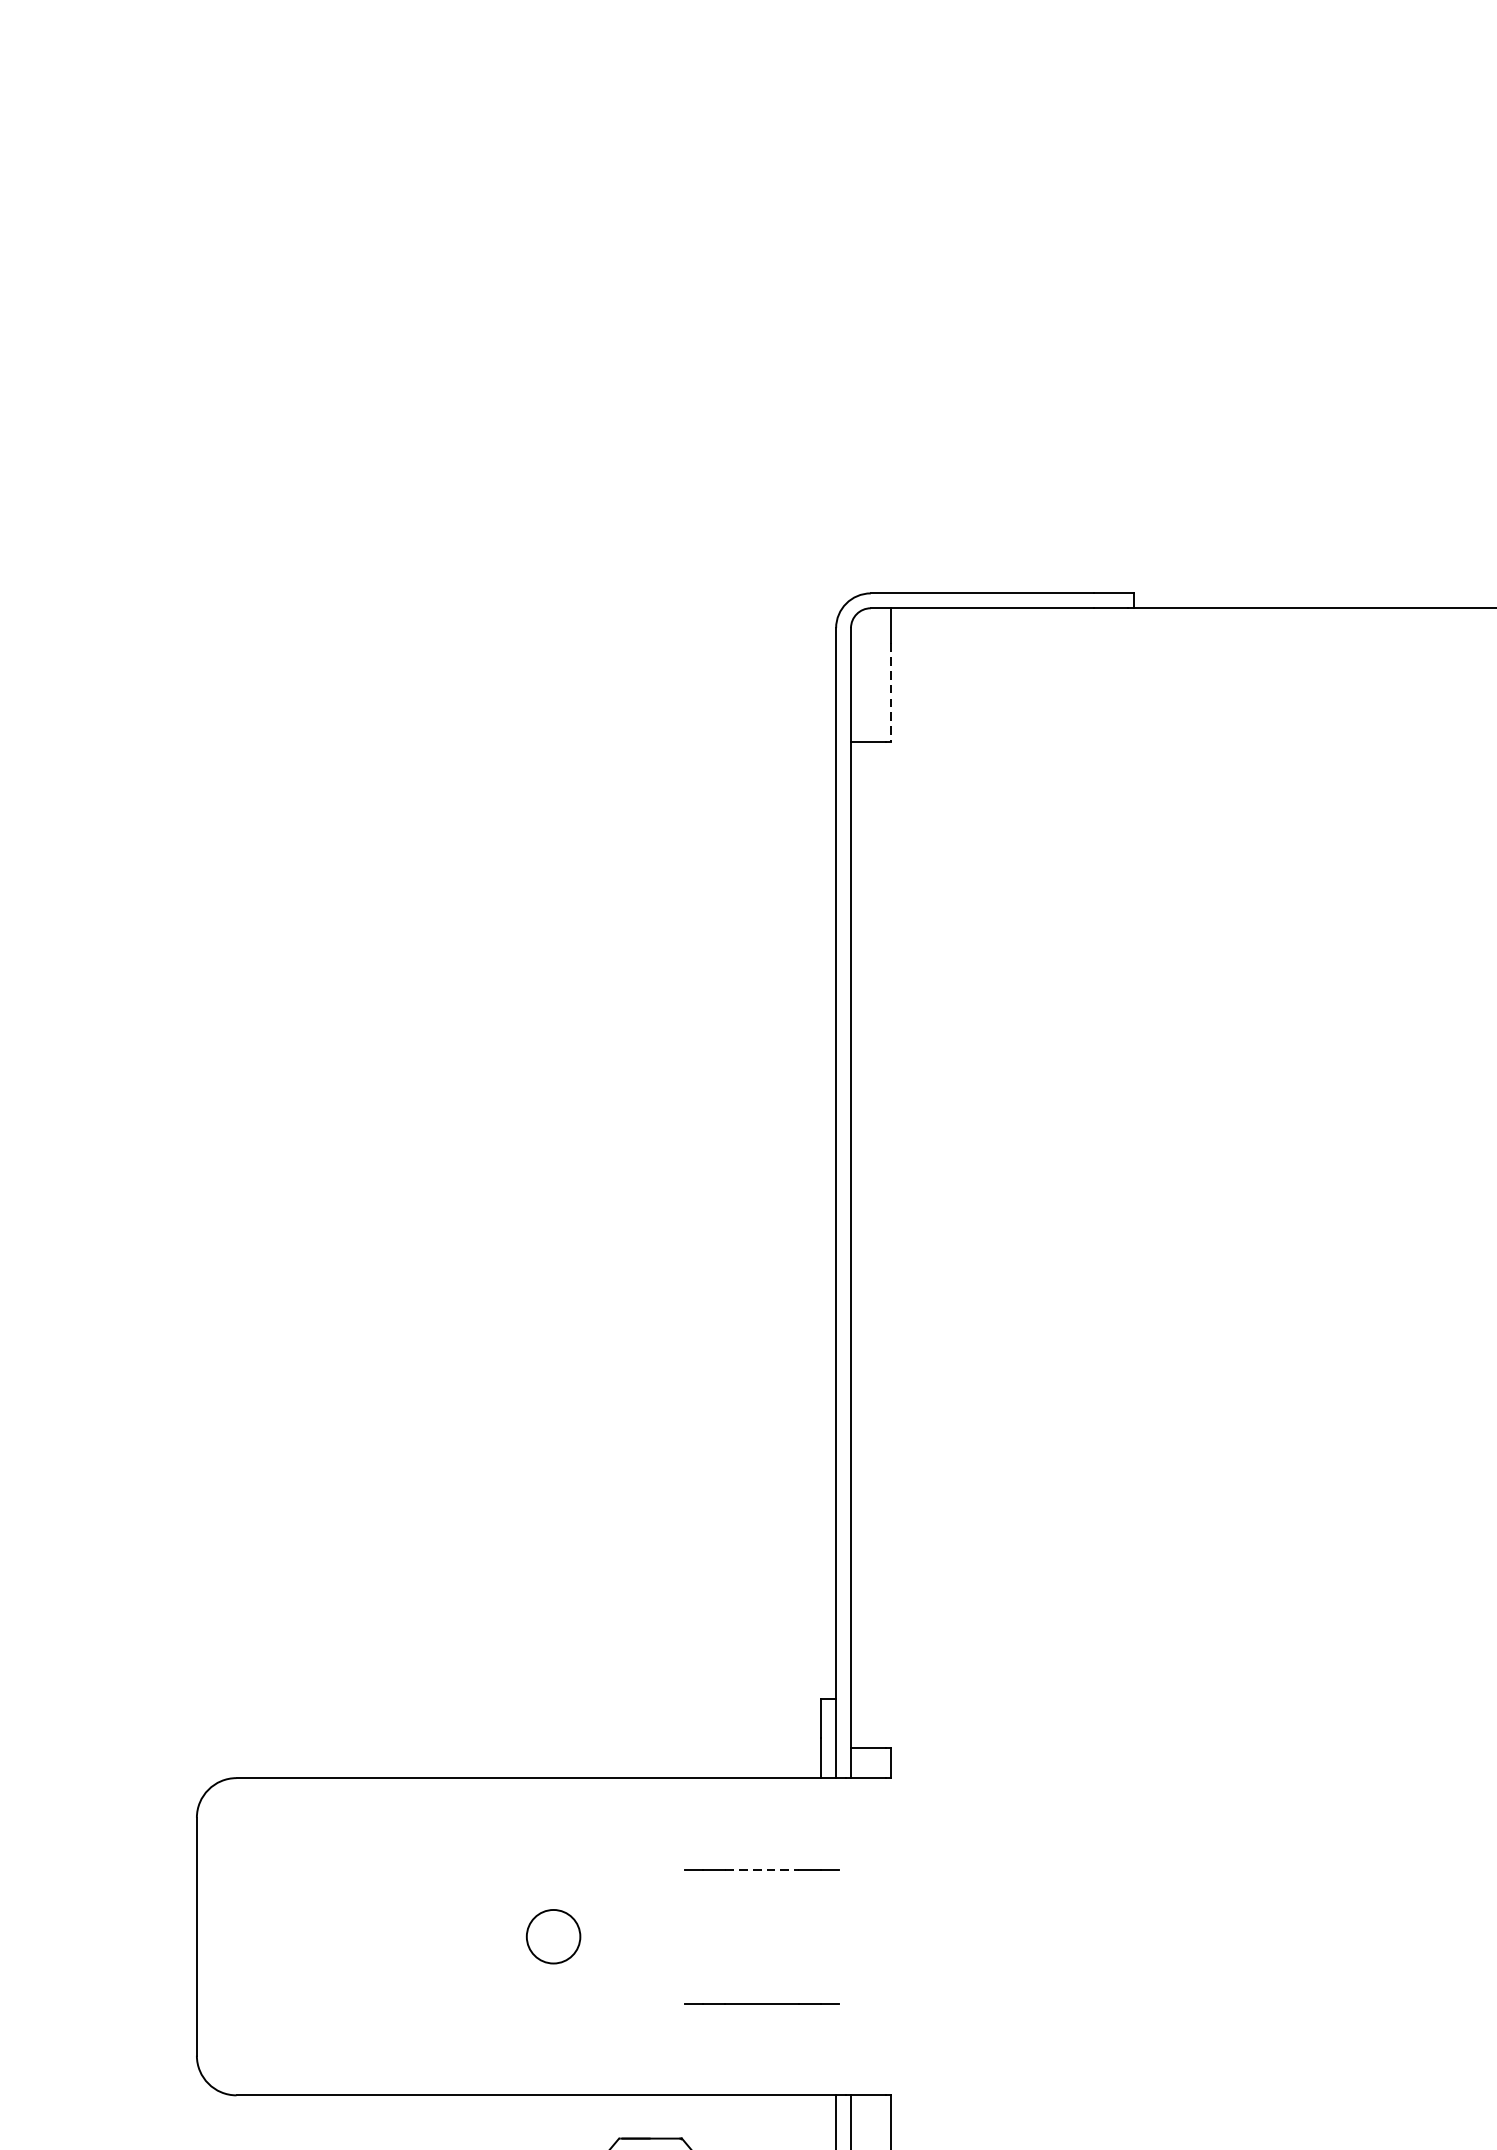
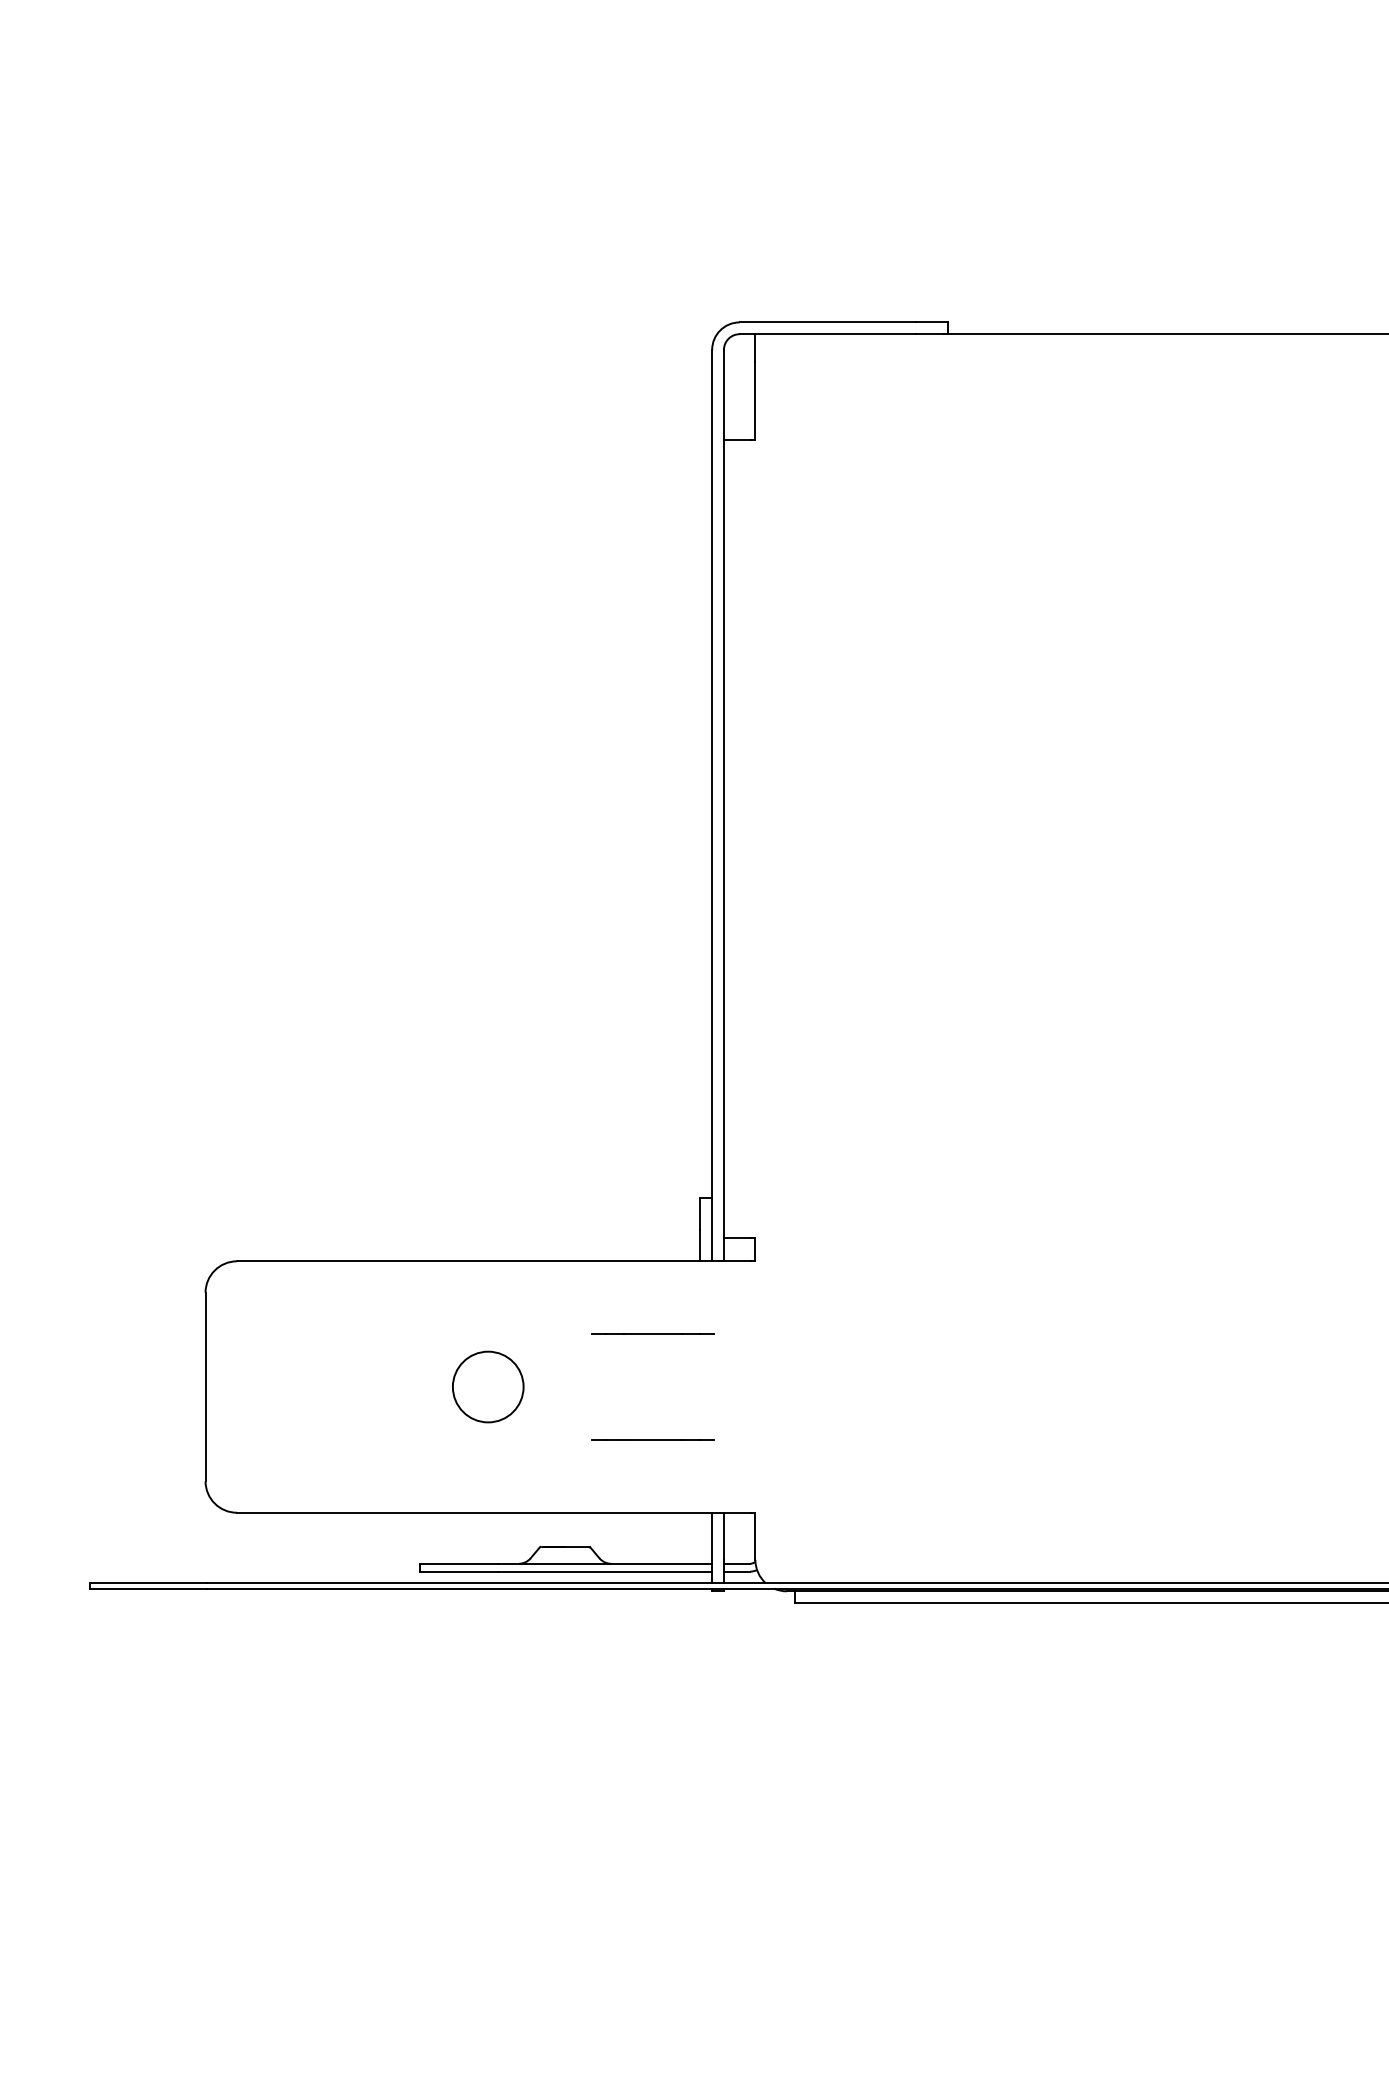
line: (890, 693) -> (755, 401), dashed -> solid
line: (762, 1870) -> (653, 1334), dashed -> solid
circle: (552, 1936) -> (487, 1386), size x1.67

